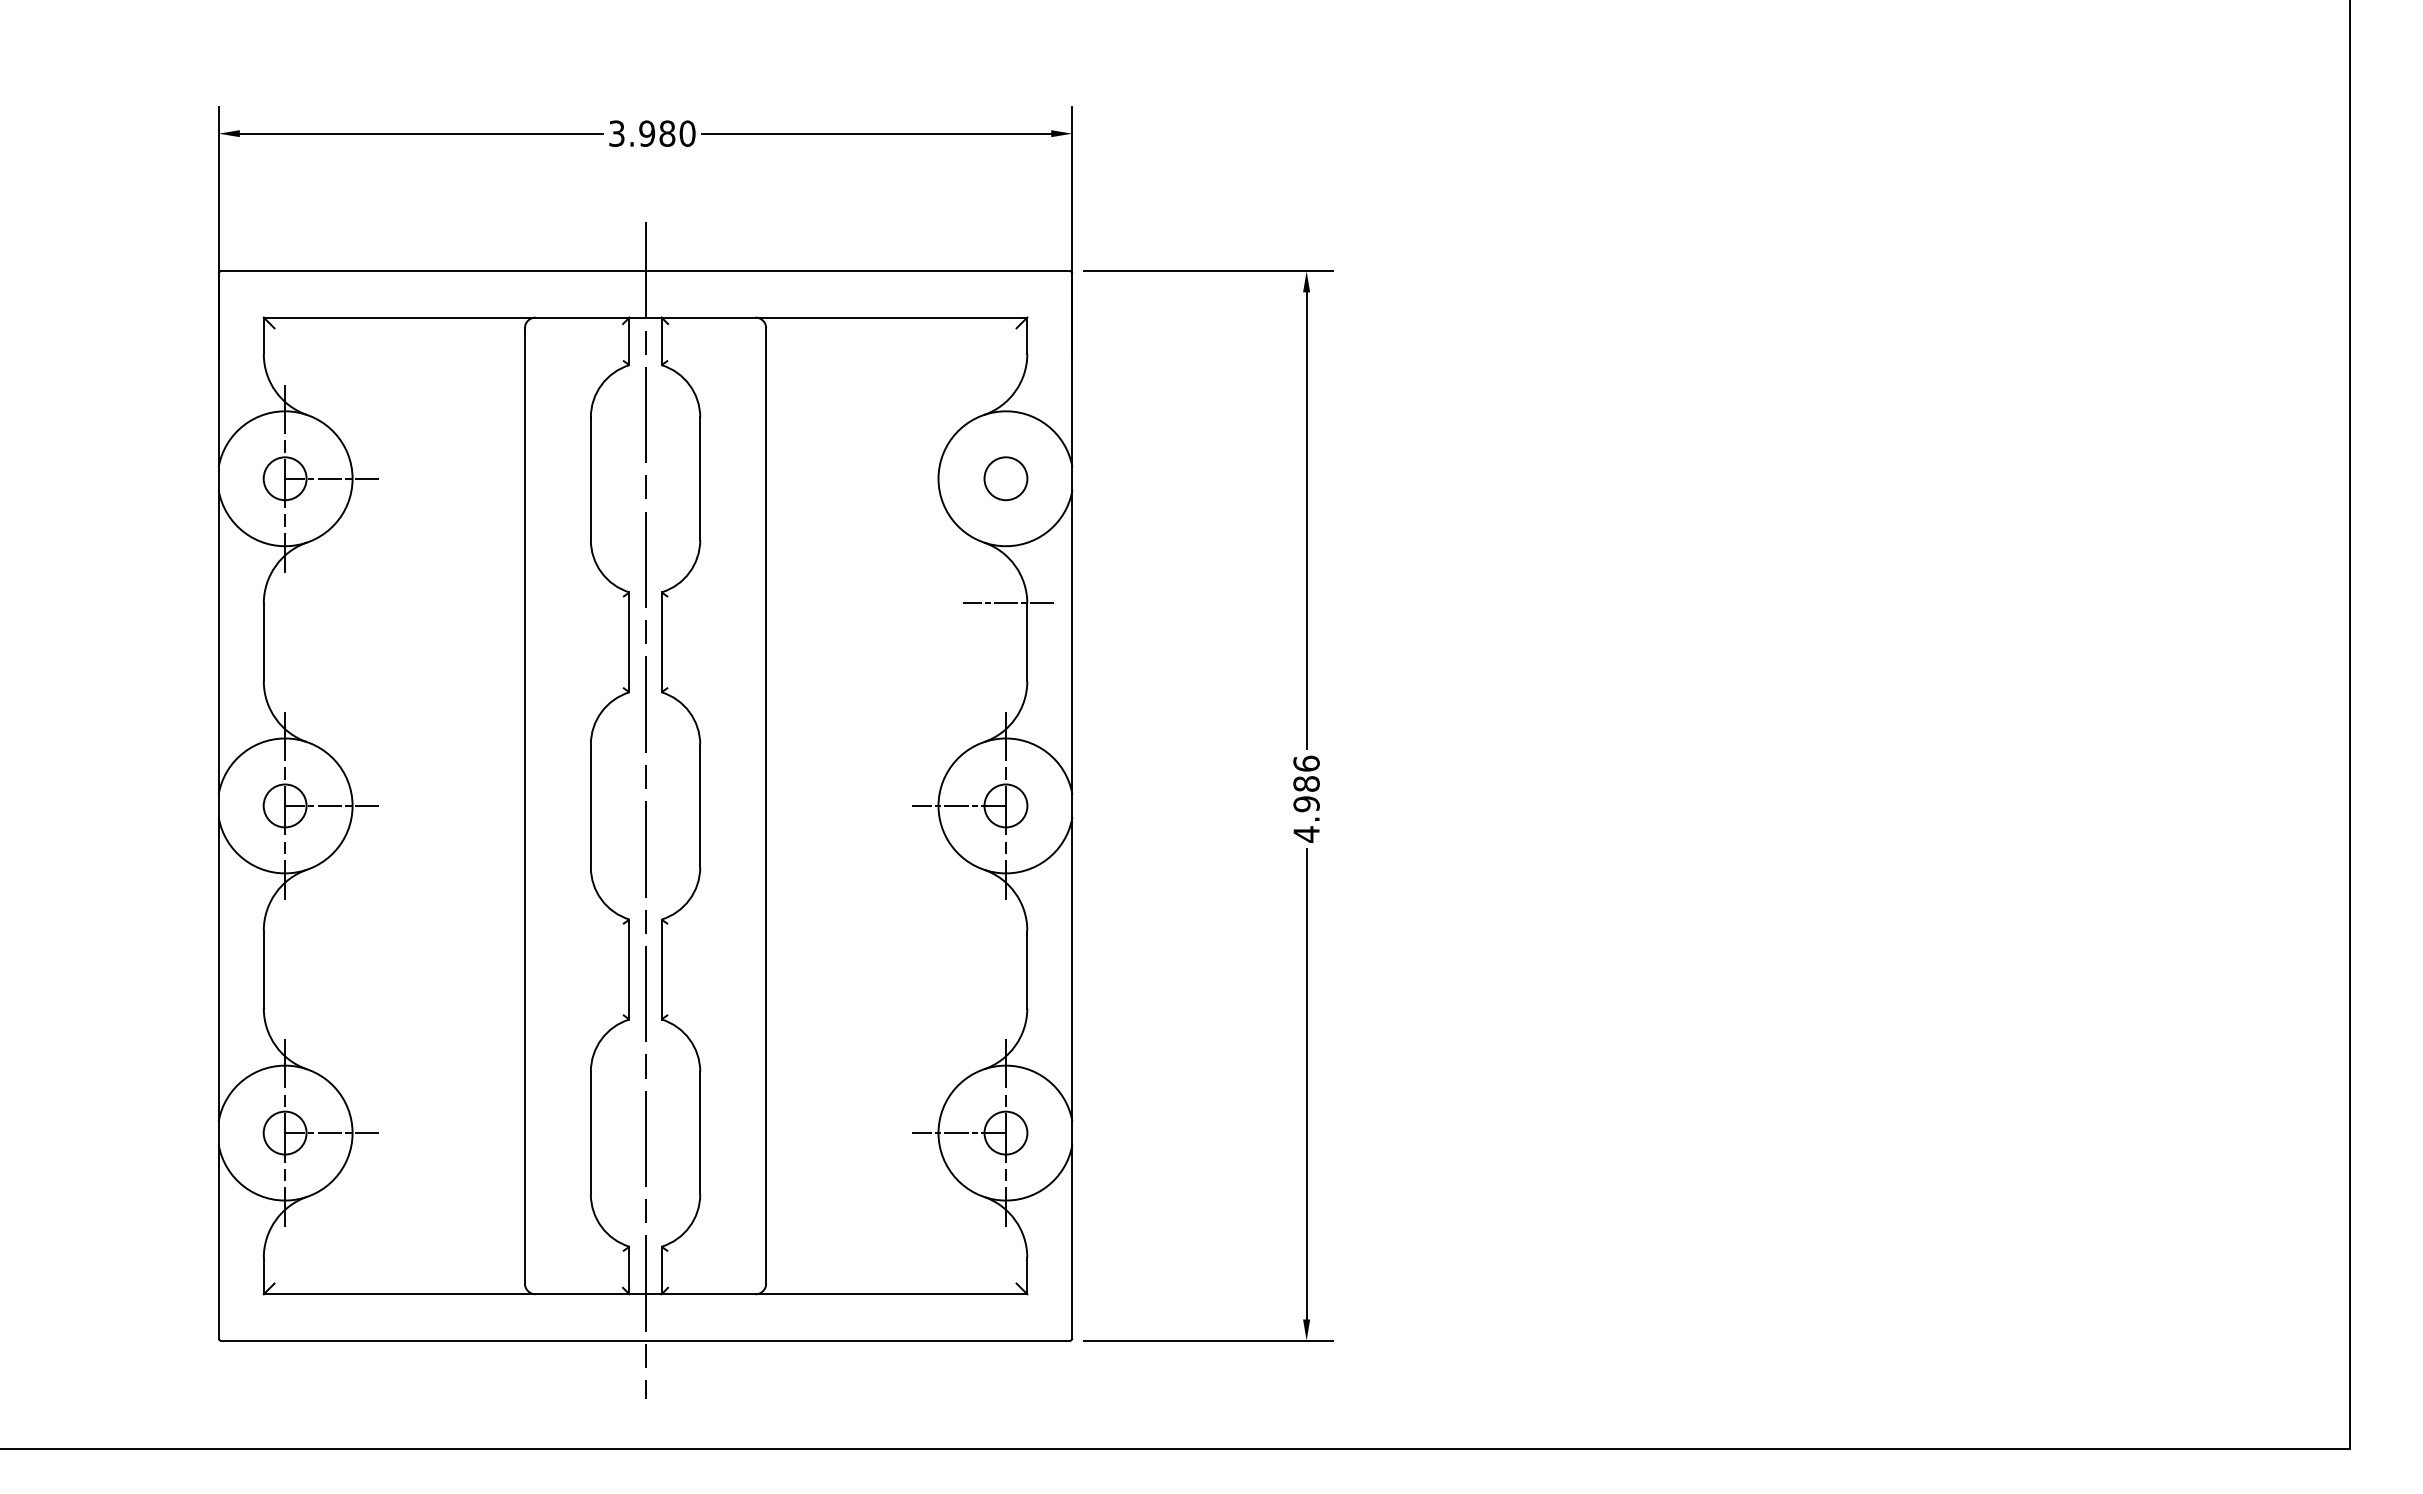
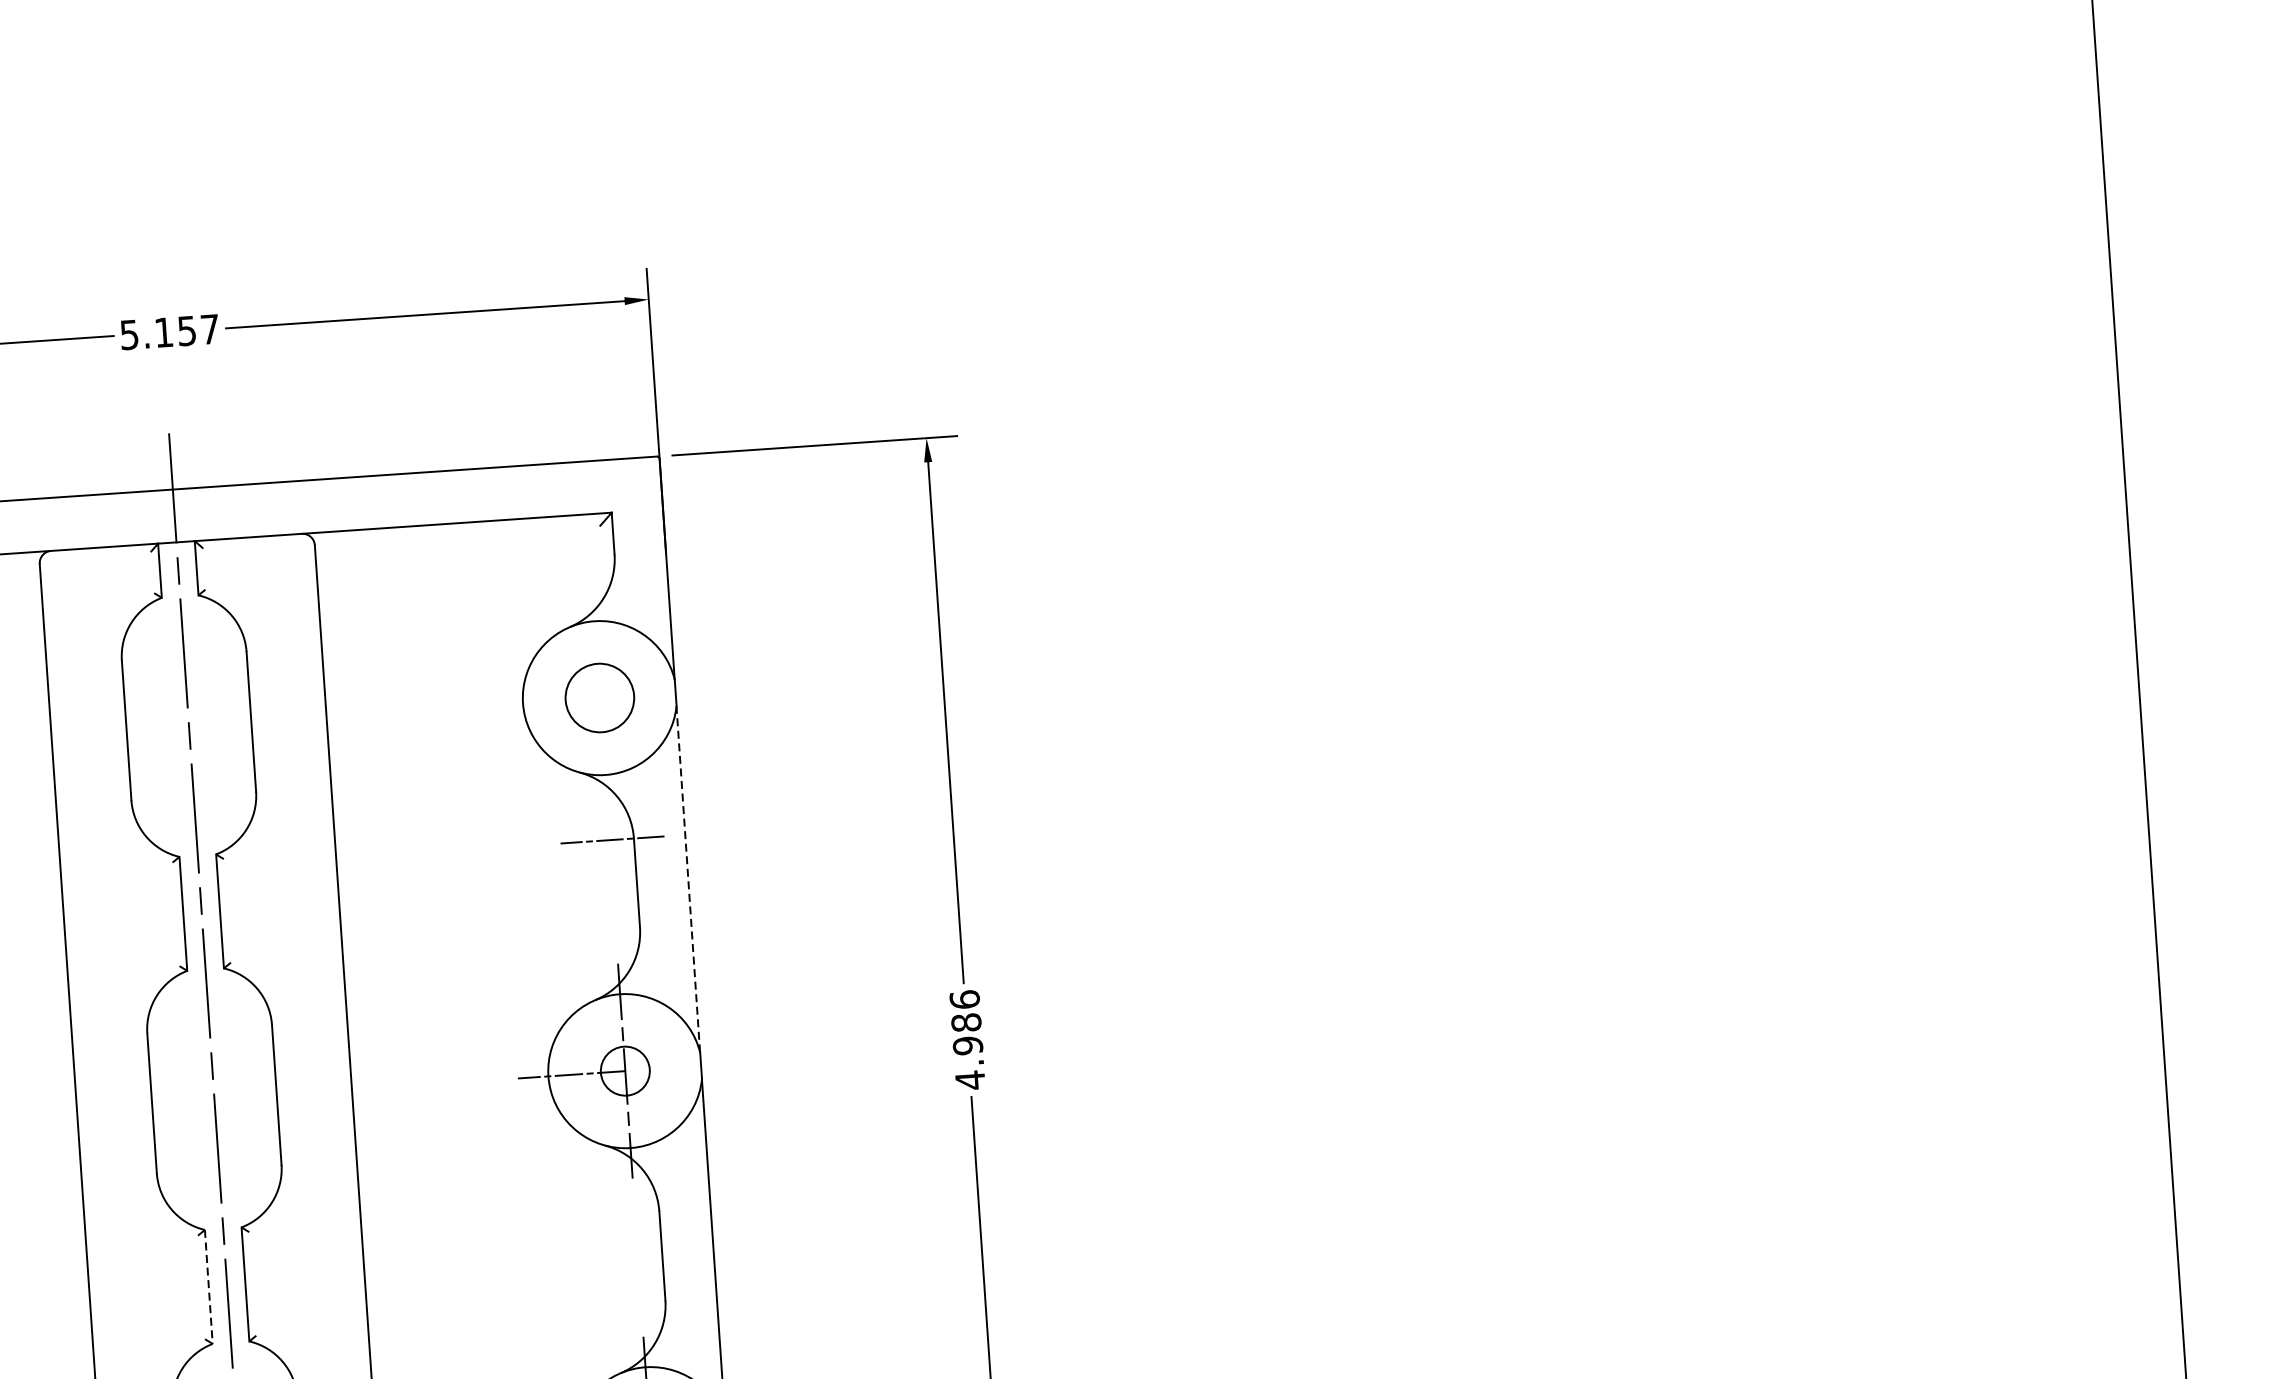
text: (652, 133) -> (170, 331), 3.980 -> 5.157
circle: (1005, 478) -> (599, 697), size x1.4
line: (1072, 642) -> (688, 879), solid -> dashed
line: (629, 969) -> (208, 1286), solid -> dashed

